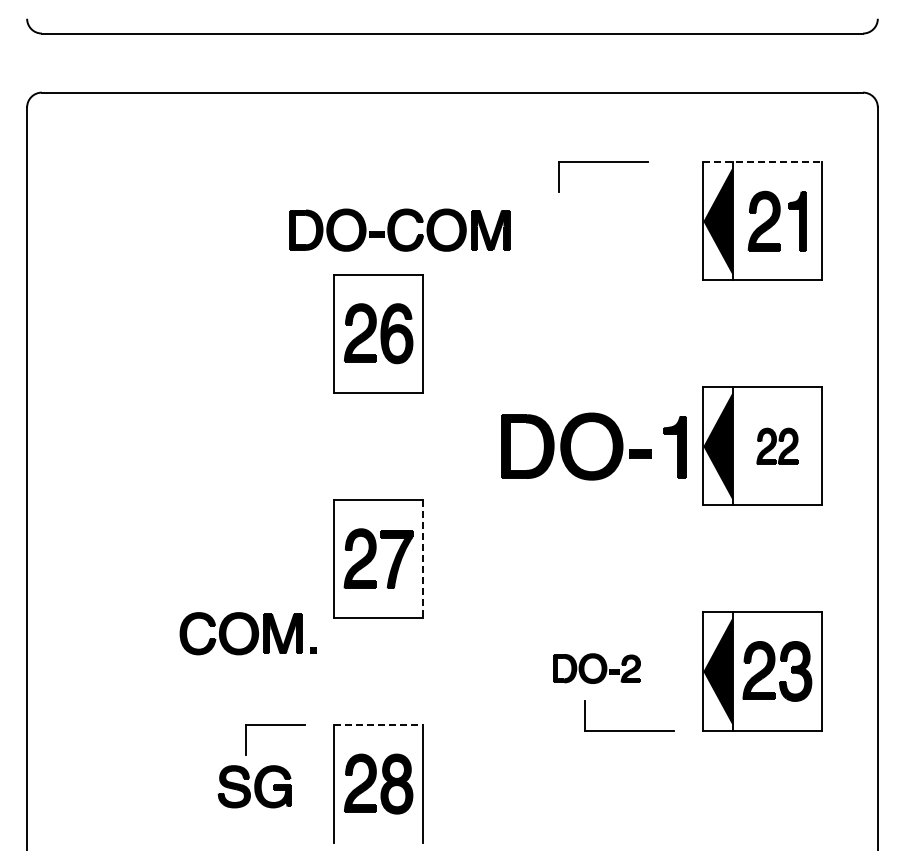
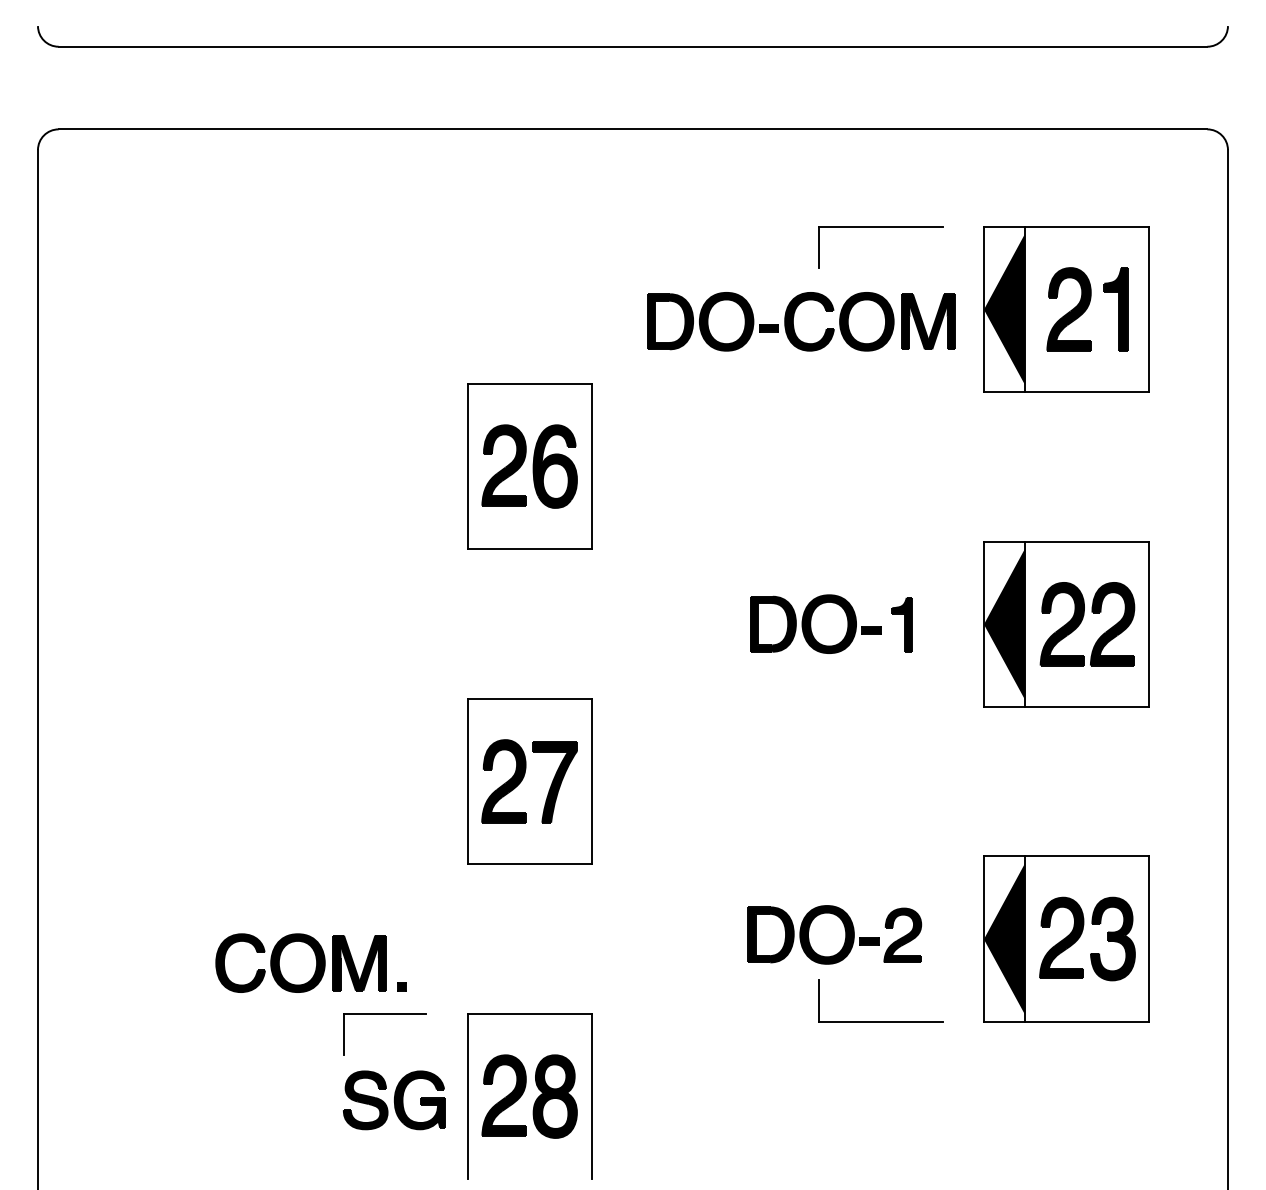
part: (603, 162) -> (880, 227), moved
line: (762, 162) -> (1066, 227), dashed -> solid
part: (399, 229) -> (800, 320), moved
part: (594, 445) -> (831, 622), size x0.62
part: (777, 446) -> (1087, 624), size x1.67
line: (422, 559) -> (591, 782), dashed -> solid
part: (247, 633) -> (309, 962), moved
part: (596, 668) -> (834, 934), size x1.43
line: (379, 725) -> (530, 1014), dashed -> solid
part: (254, 786) -> (393, 1099), moved

